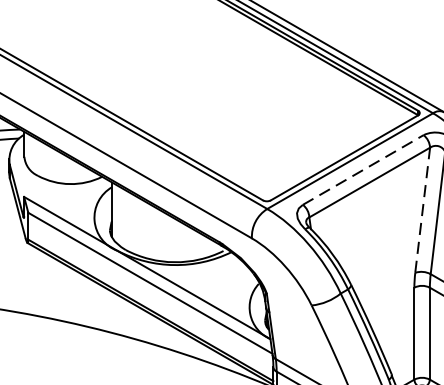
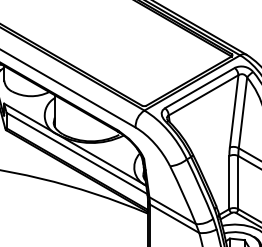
line: (364, 168) -> (200, 87), dashed -> solid
line: (423, 208) -> (234, 110), dashed -> solid

